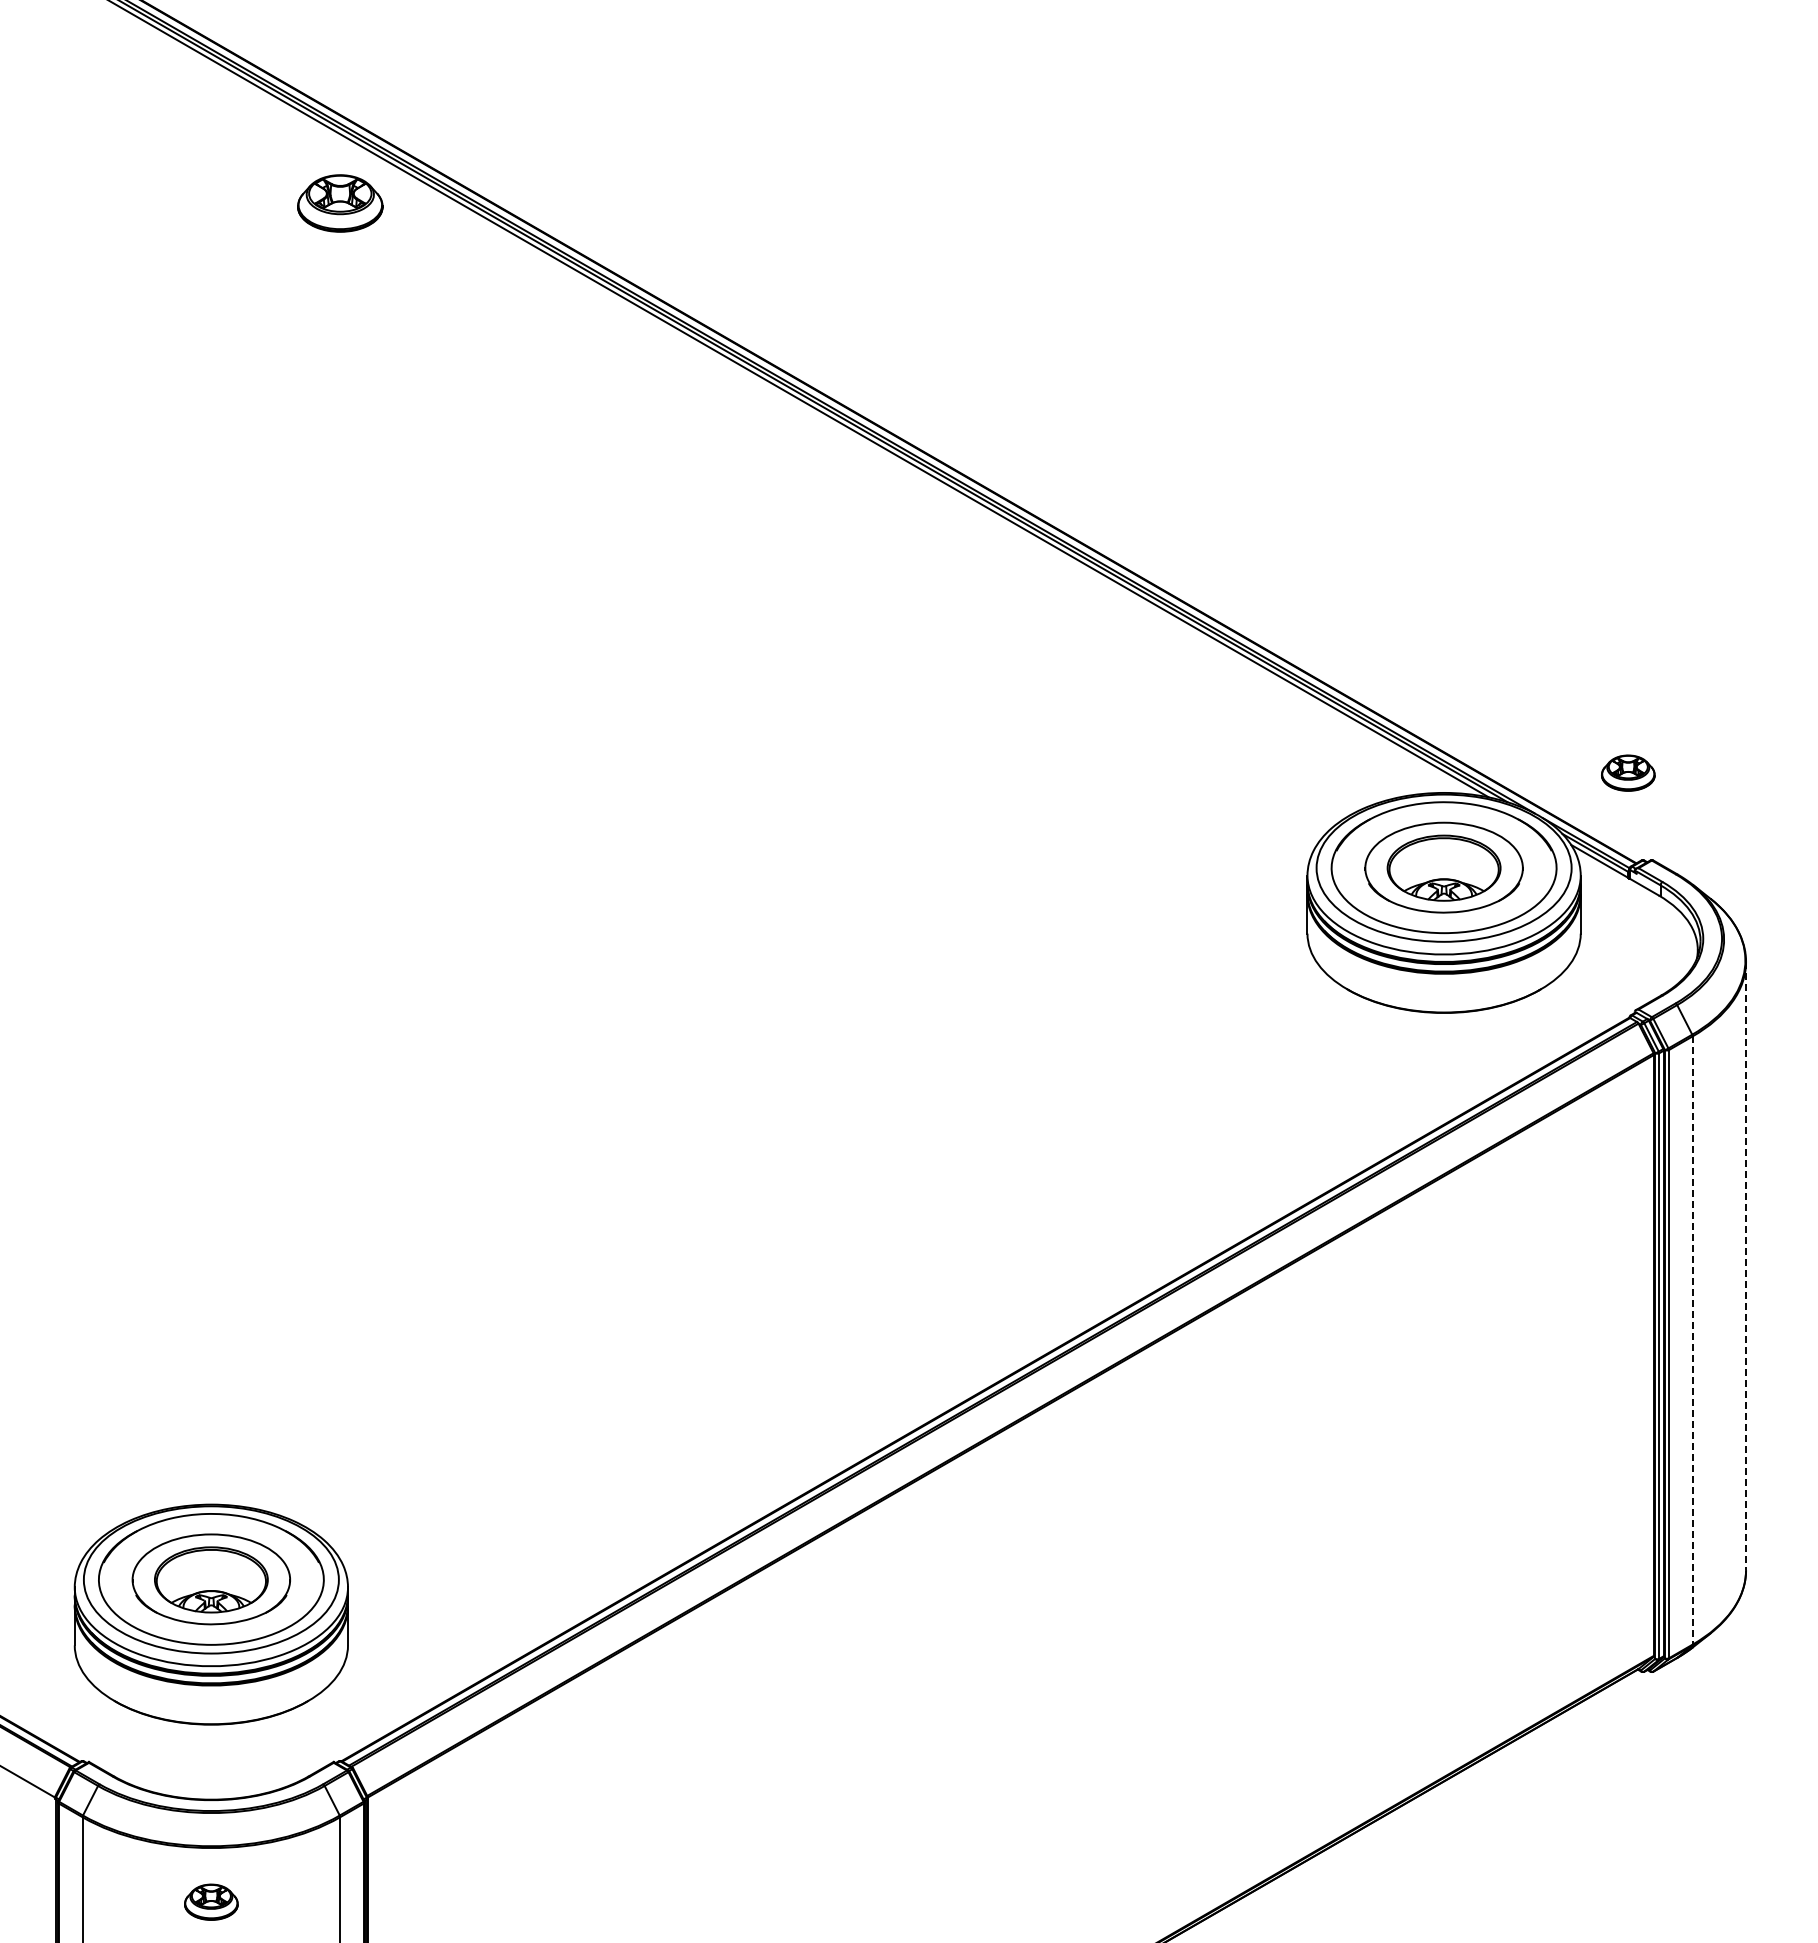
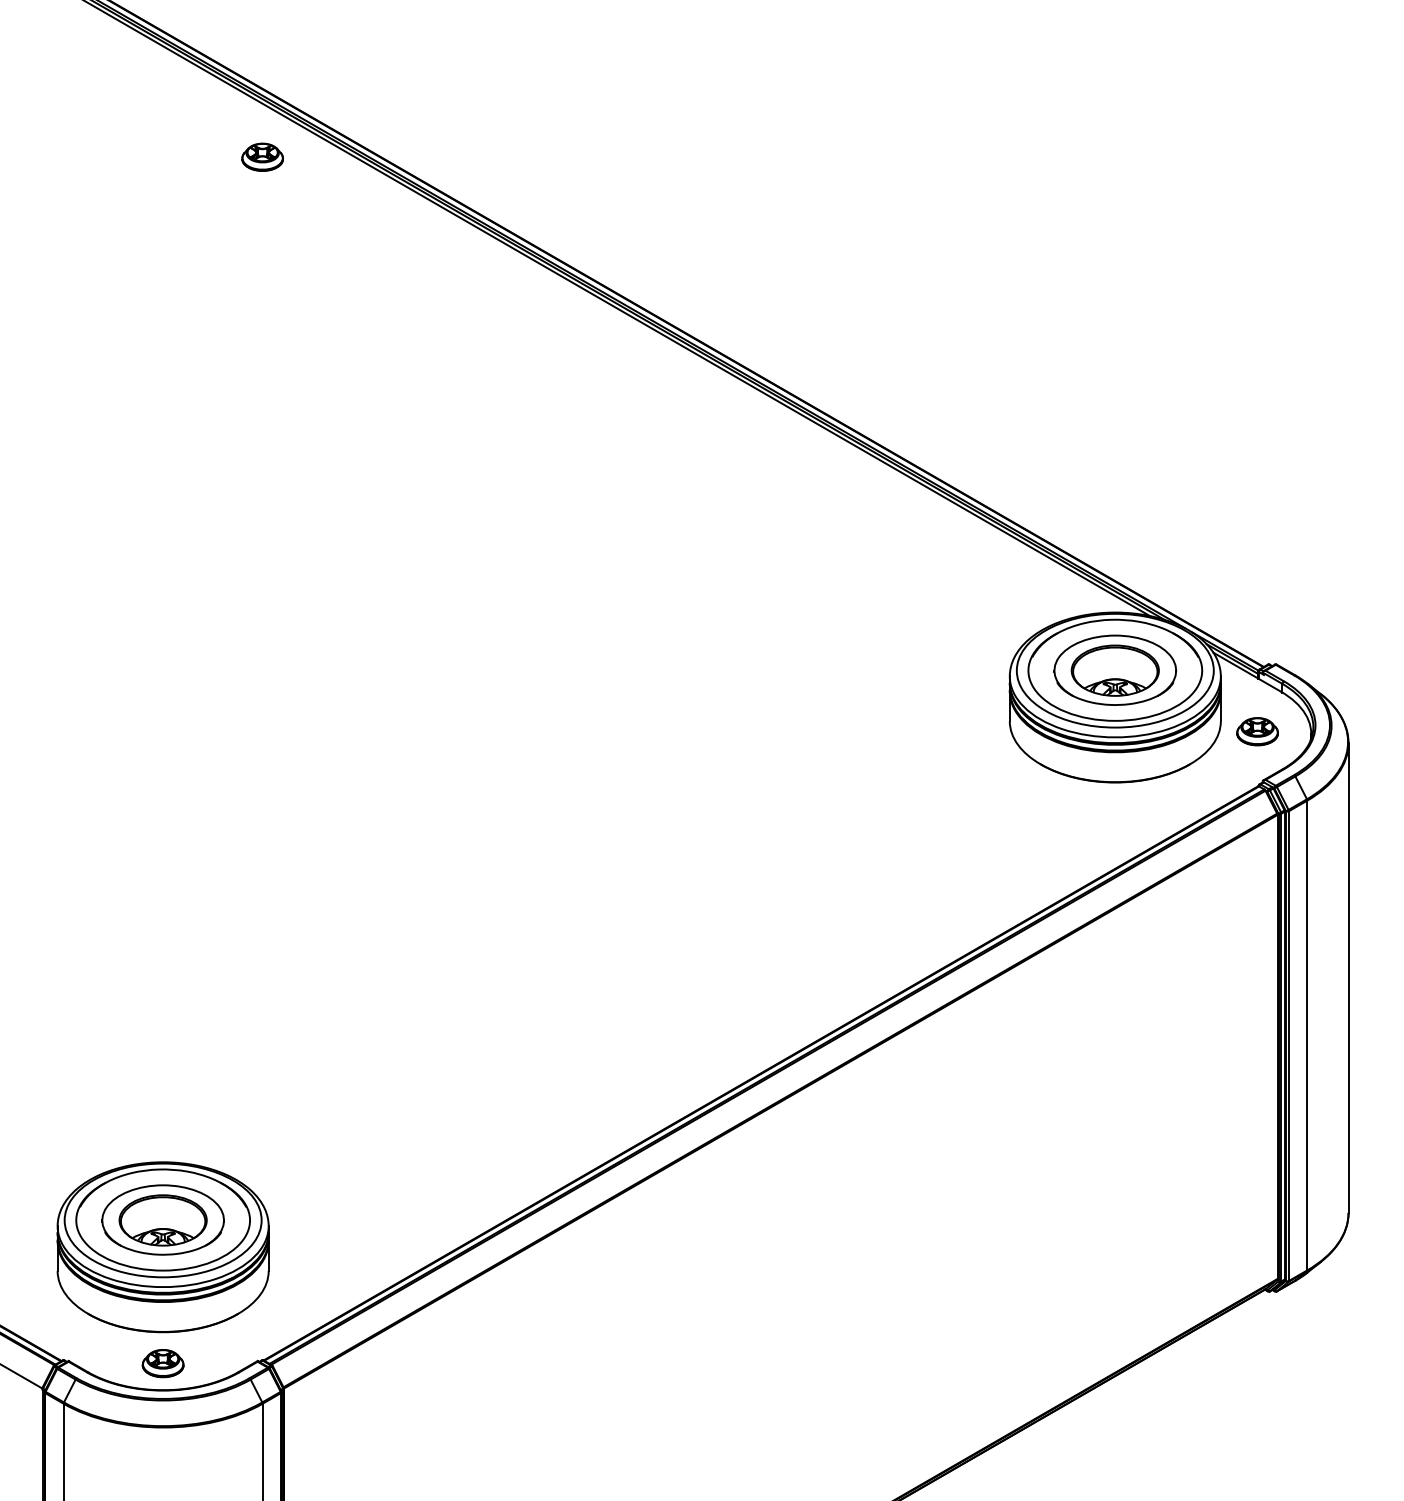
part: (339, 203) -> (262, 157), size x0.62
part: (1628, 772) -> (1257, 731), moved
line: (1746, 1266) -> (1348, 978), dashed -> solid
line: (1692, 1340) -> (1307, 1035), dashed -> solid
part: (211, 1901) -> (163, 1363), moved

